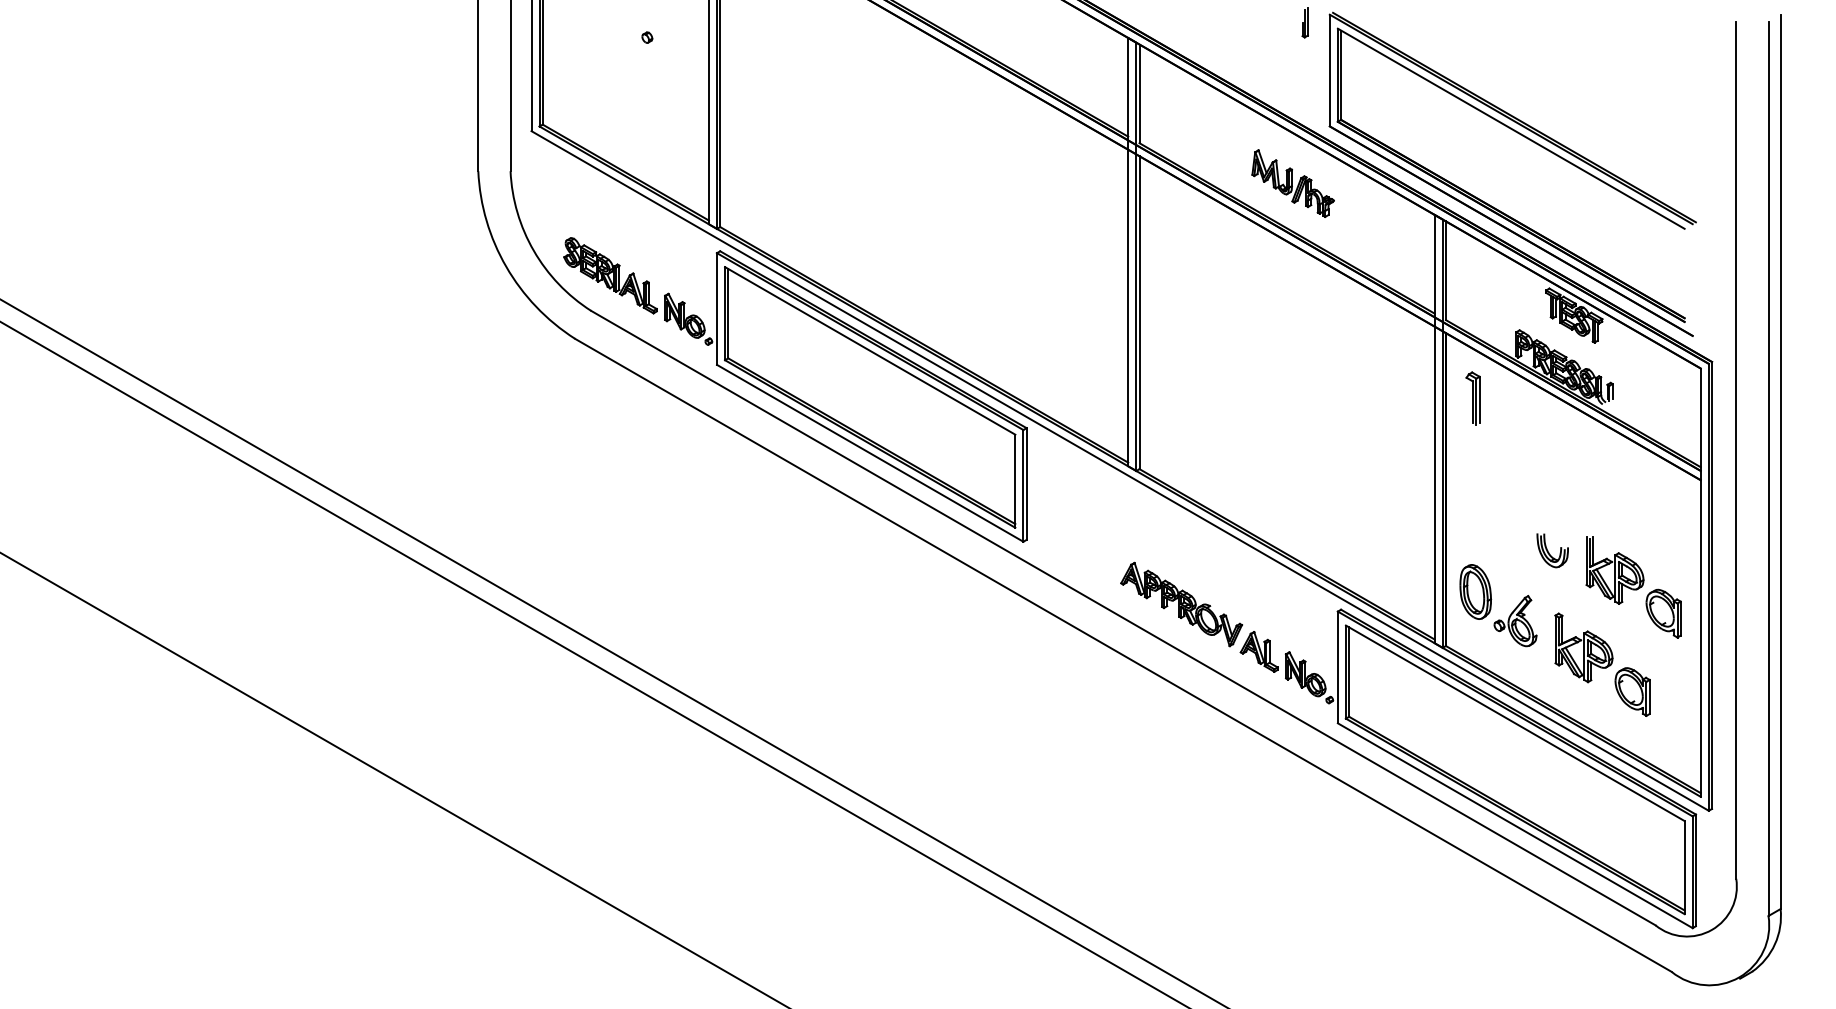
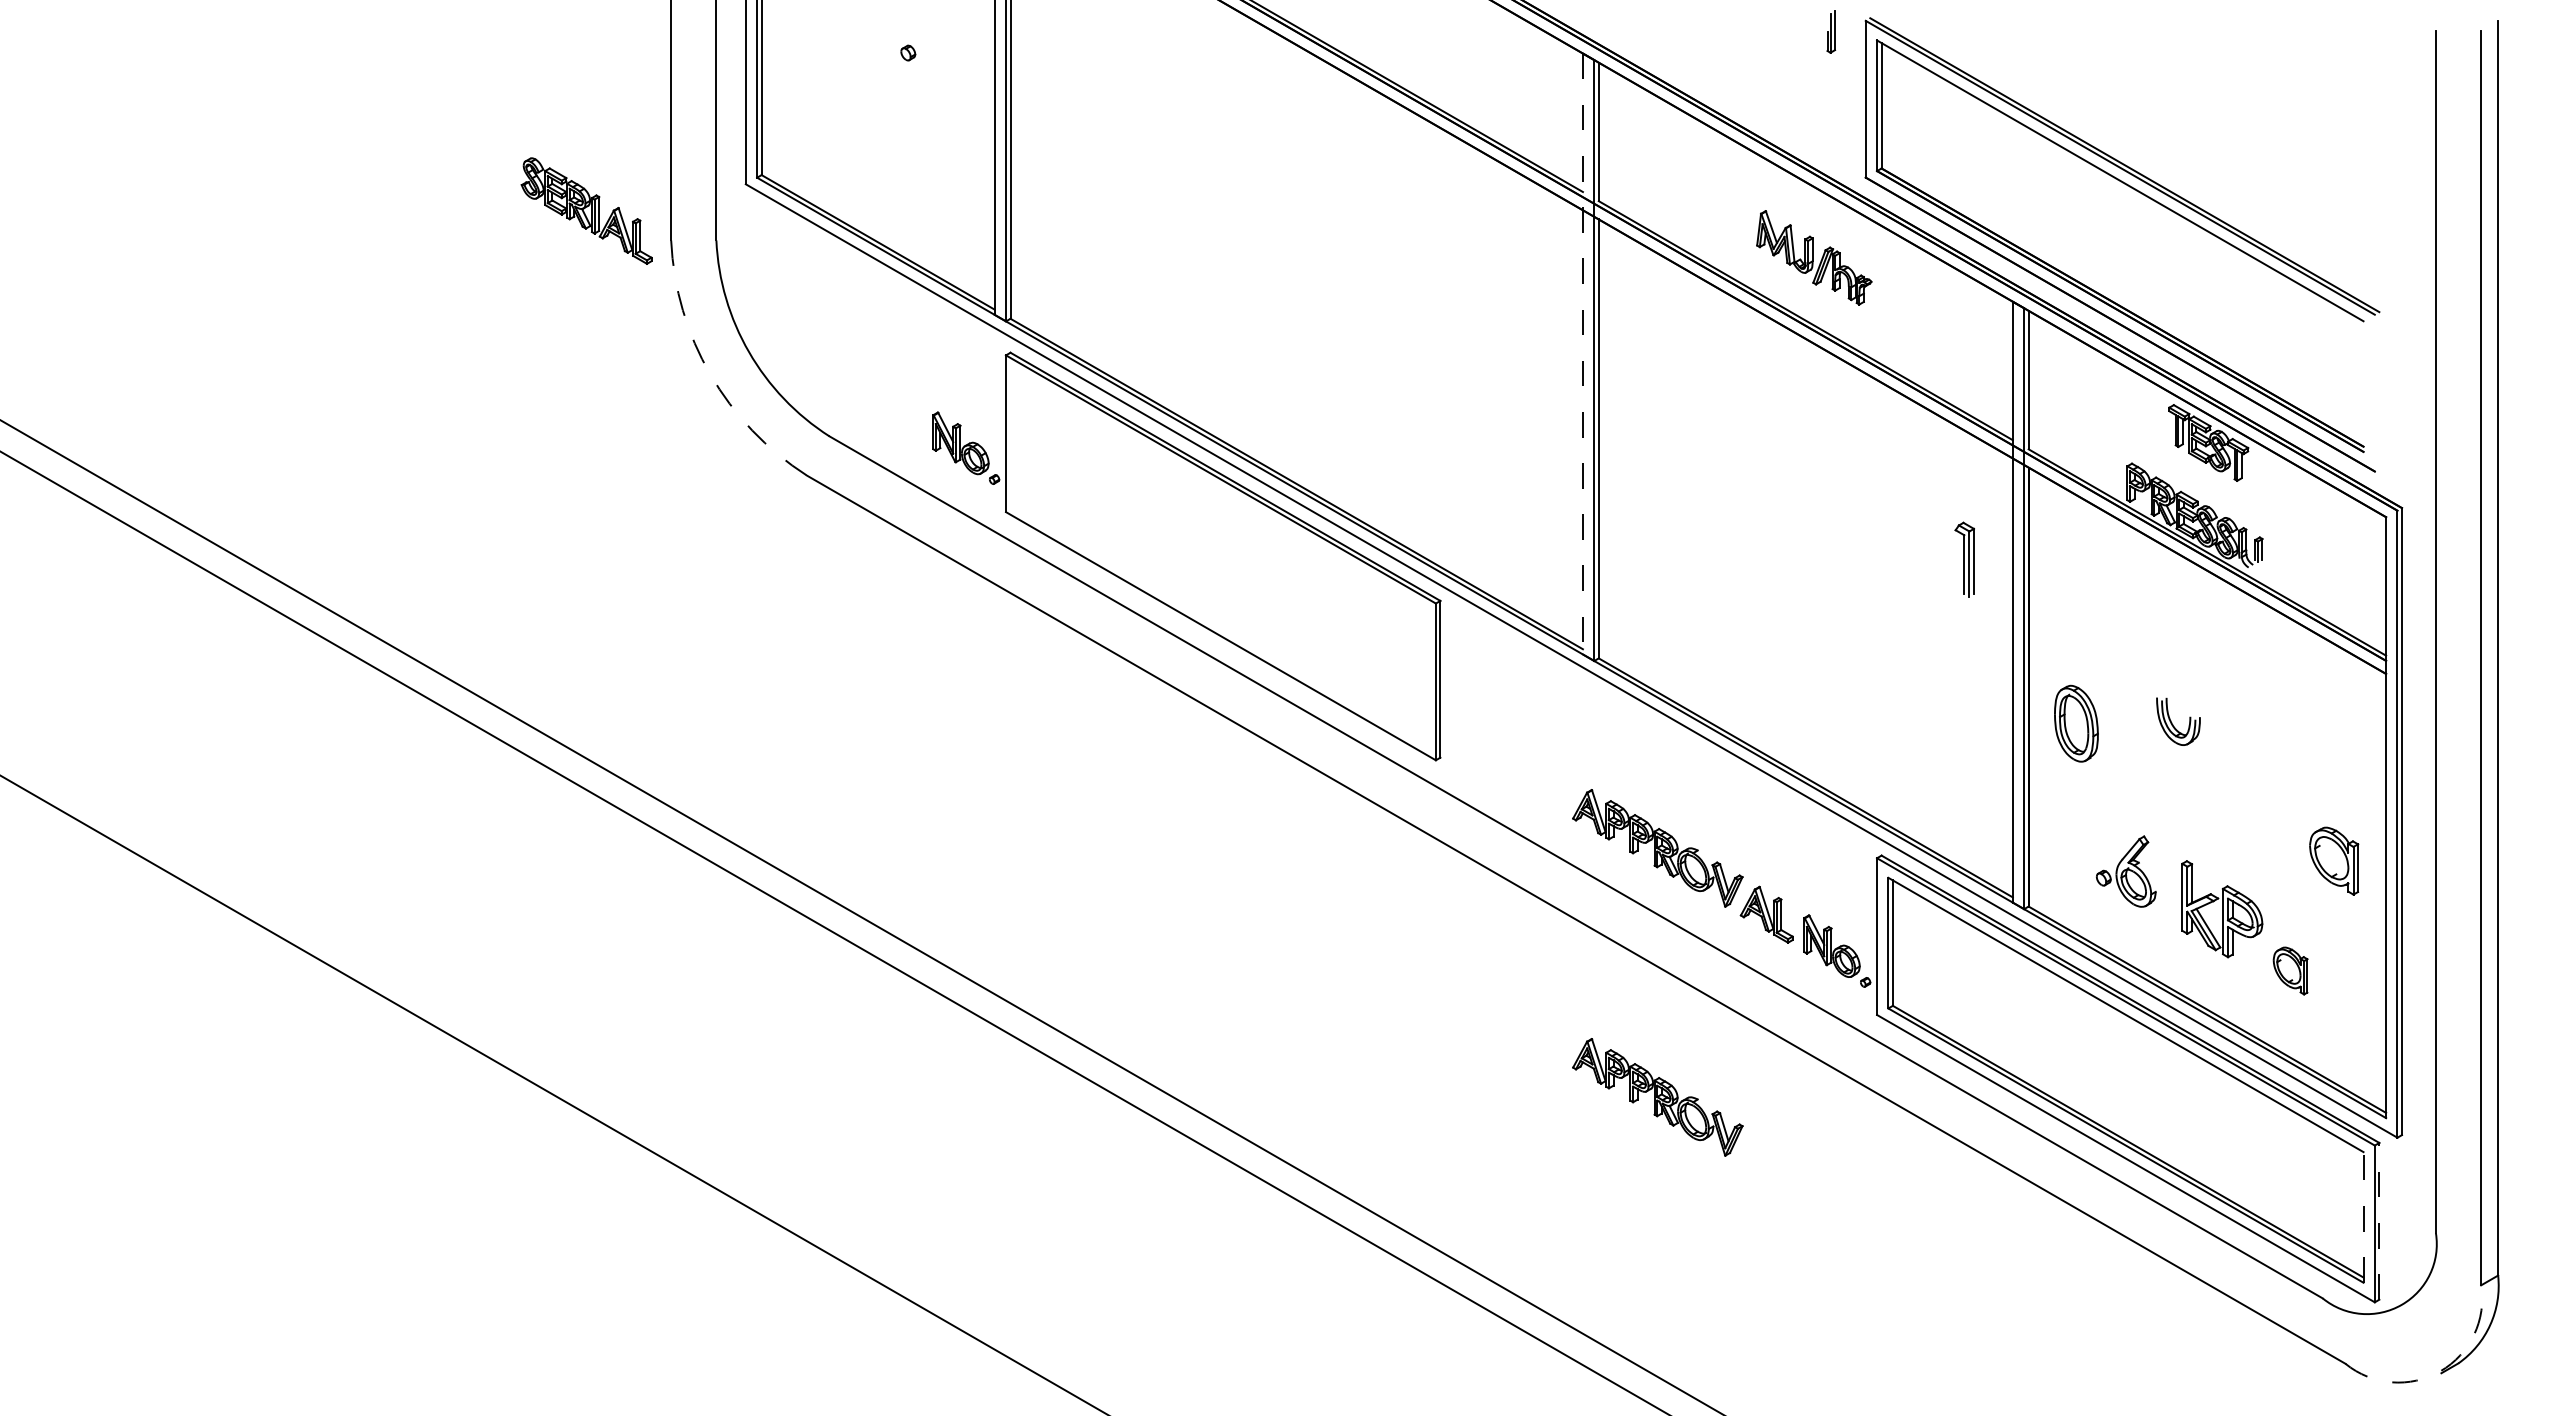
line: (1127, 252) -> (1582, 354), solid -> dashed
arc: (506, 266) -> (710, 374), solid -> dashed
part: (610, 275) -> (586, 210), moved
part: (869, 397) -> (1220, 557), removed
part: (1472, 398) -> (1964, 559), moved
part: (1552, 550) -> (2178, 721), moved
part: (1614, 570) -> (2265, 800), removed
part: (1475, 591) -> (2076, 723), moved
part: (1632, 691) -> (2290, 970), size x0.7
part: (1181, 782) -> (1657, 1097), added
line: (1684, 866) -> (2363, 1216), solid -> dashed
line: (1696, 869) -> (2379, 1220), solid -> dashed
arc: (1739, 977) -> (2440, 1371), solid -> dashed

